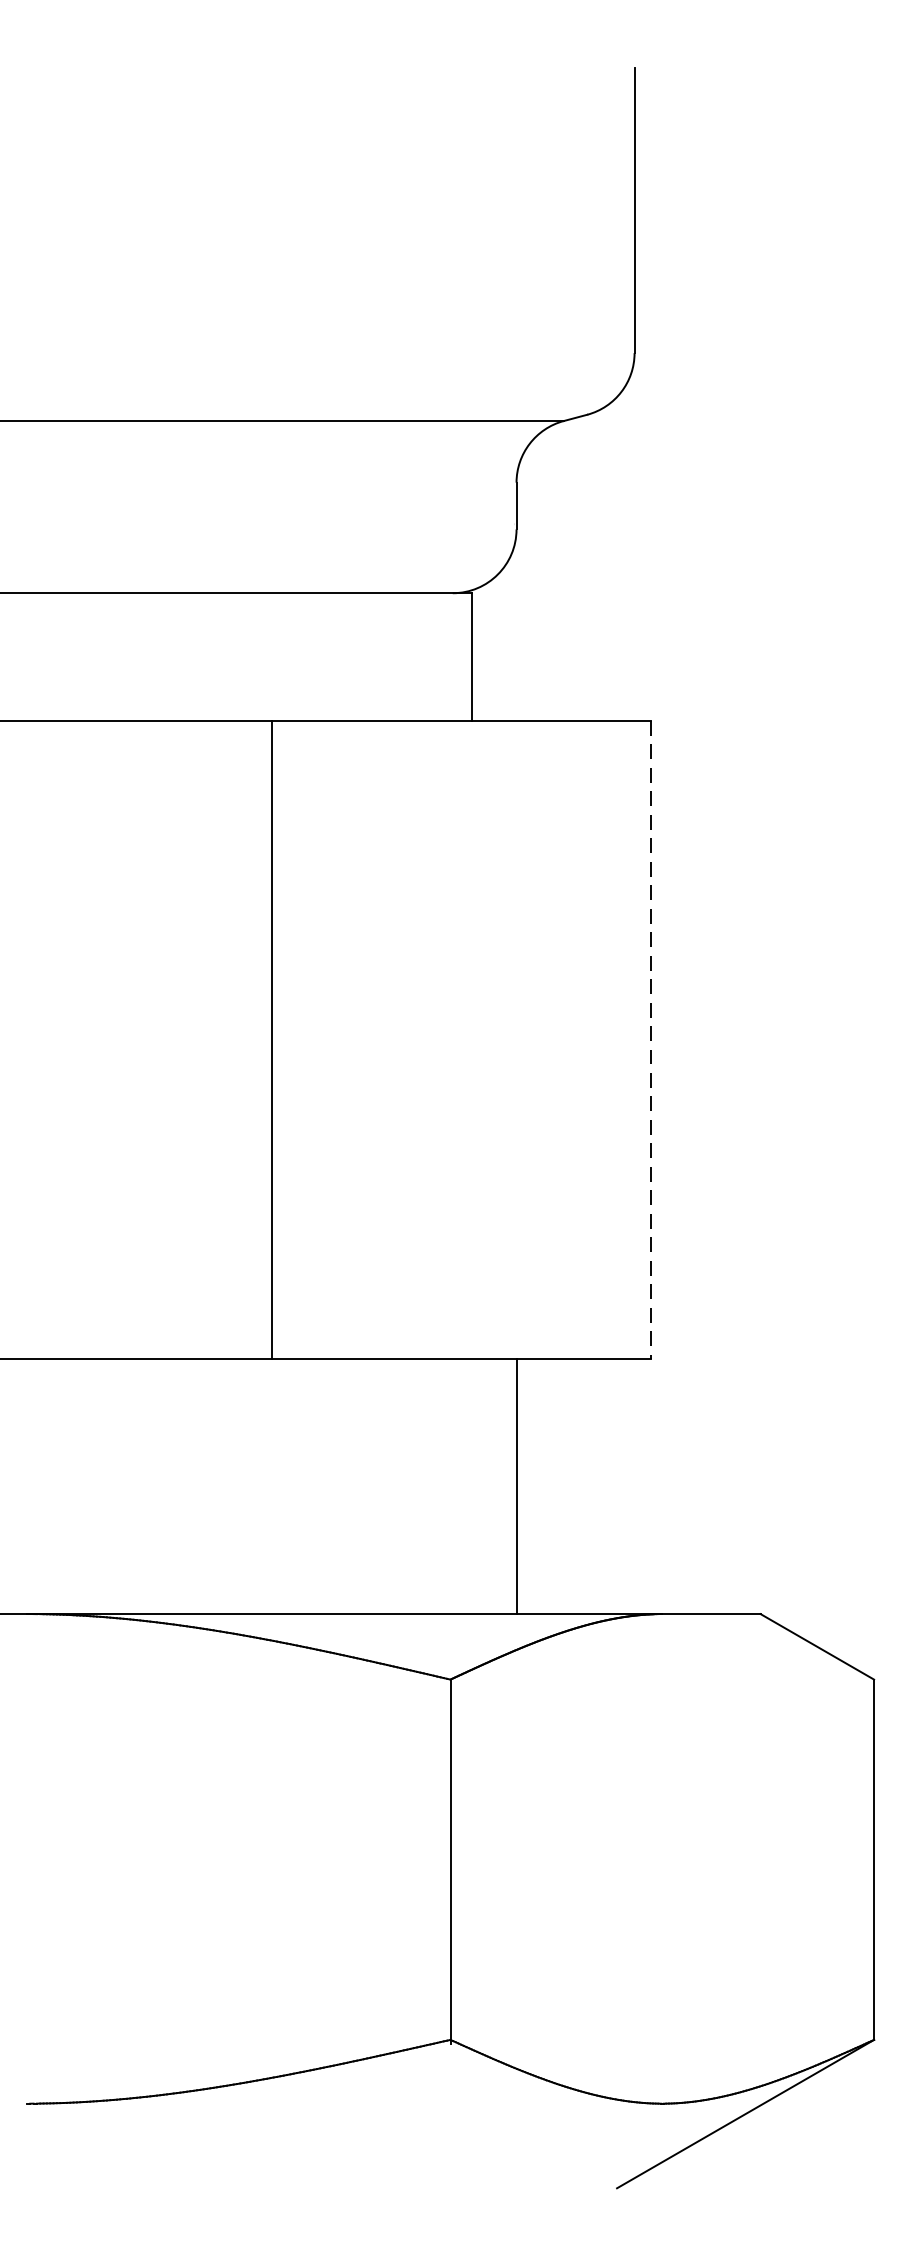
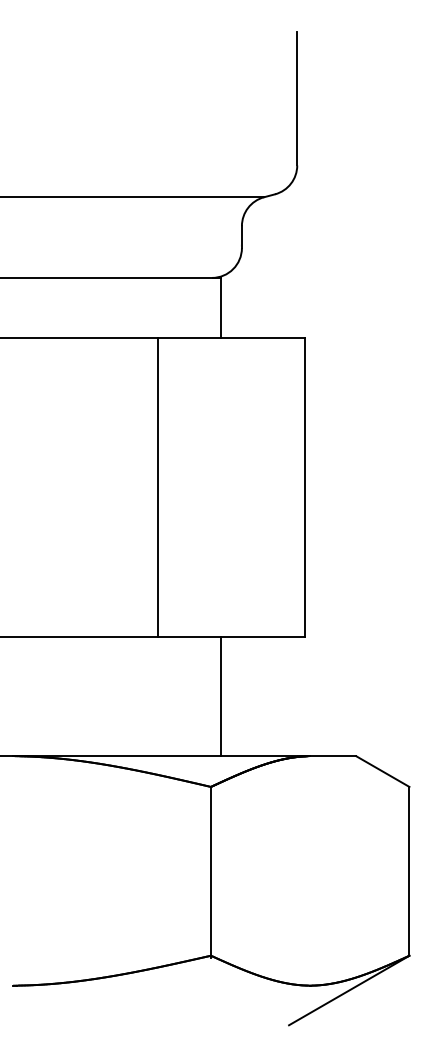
line: (272, 1038) -> (158, 486), moved
line: (652, 1040) -> (305, 487), dashed -> solid
line: (517, 1486) -> (221, 696), moved

